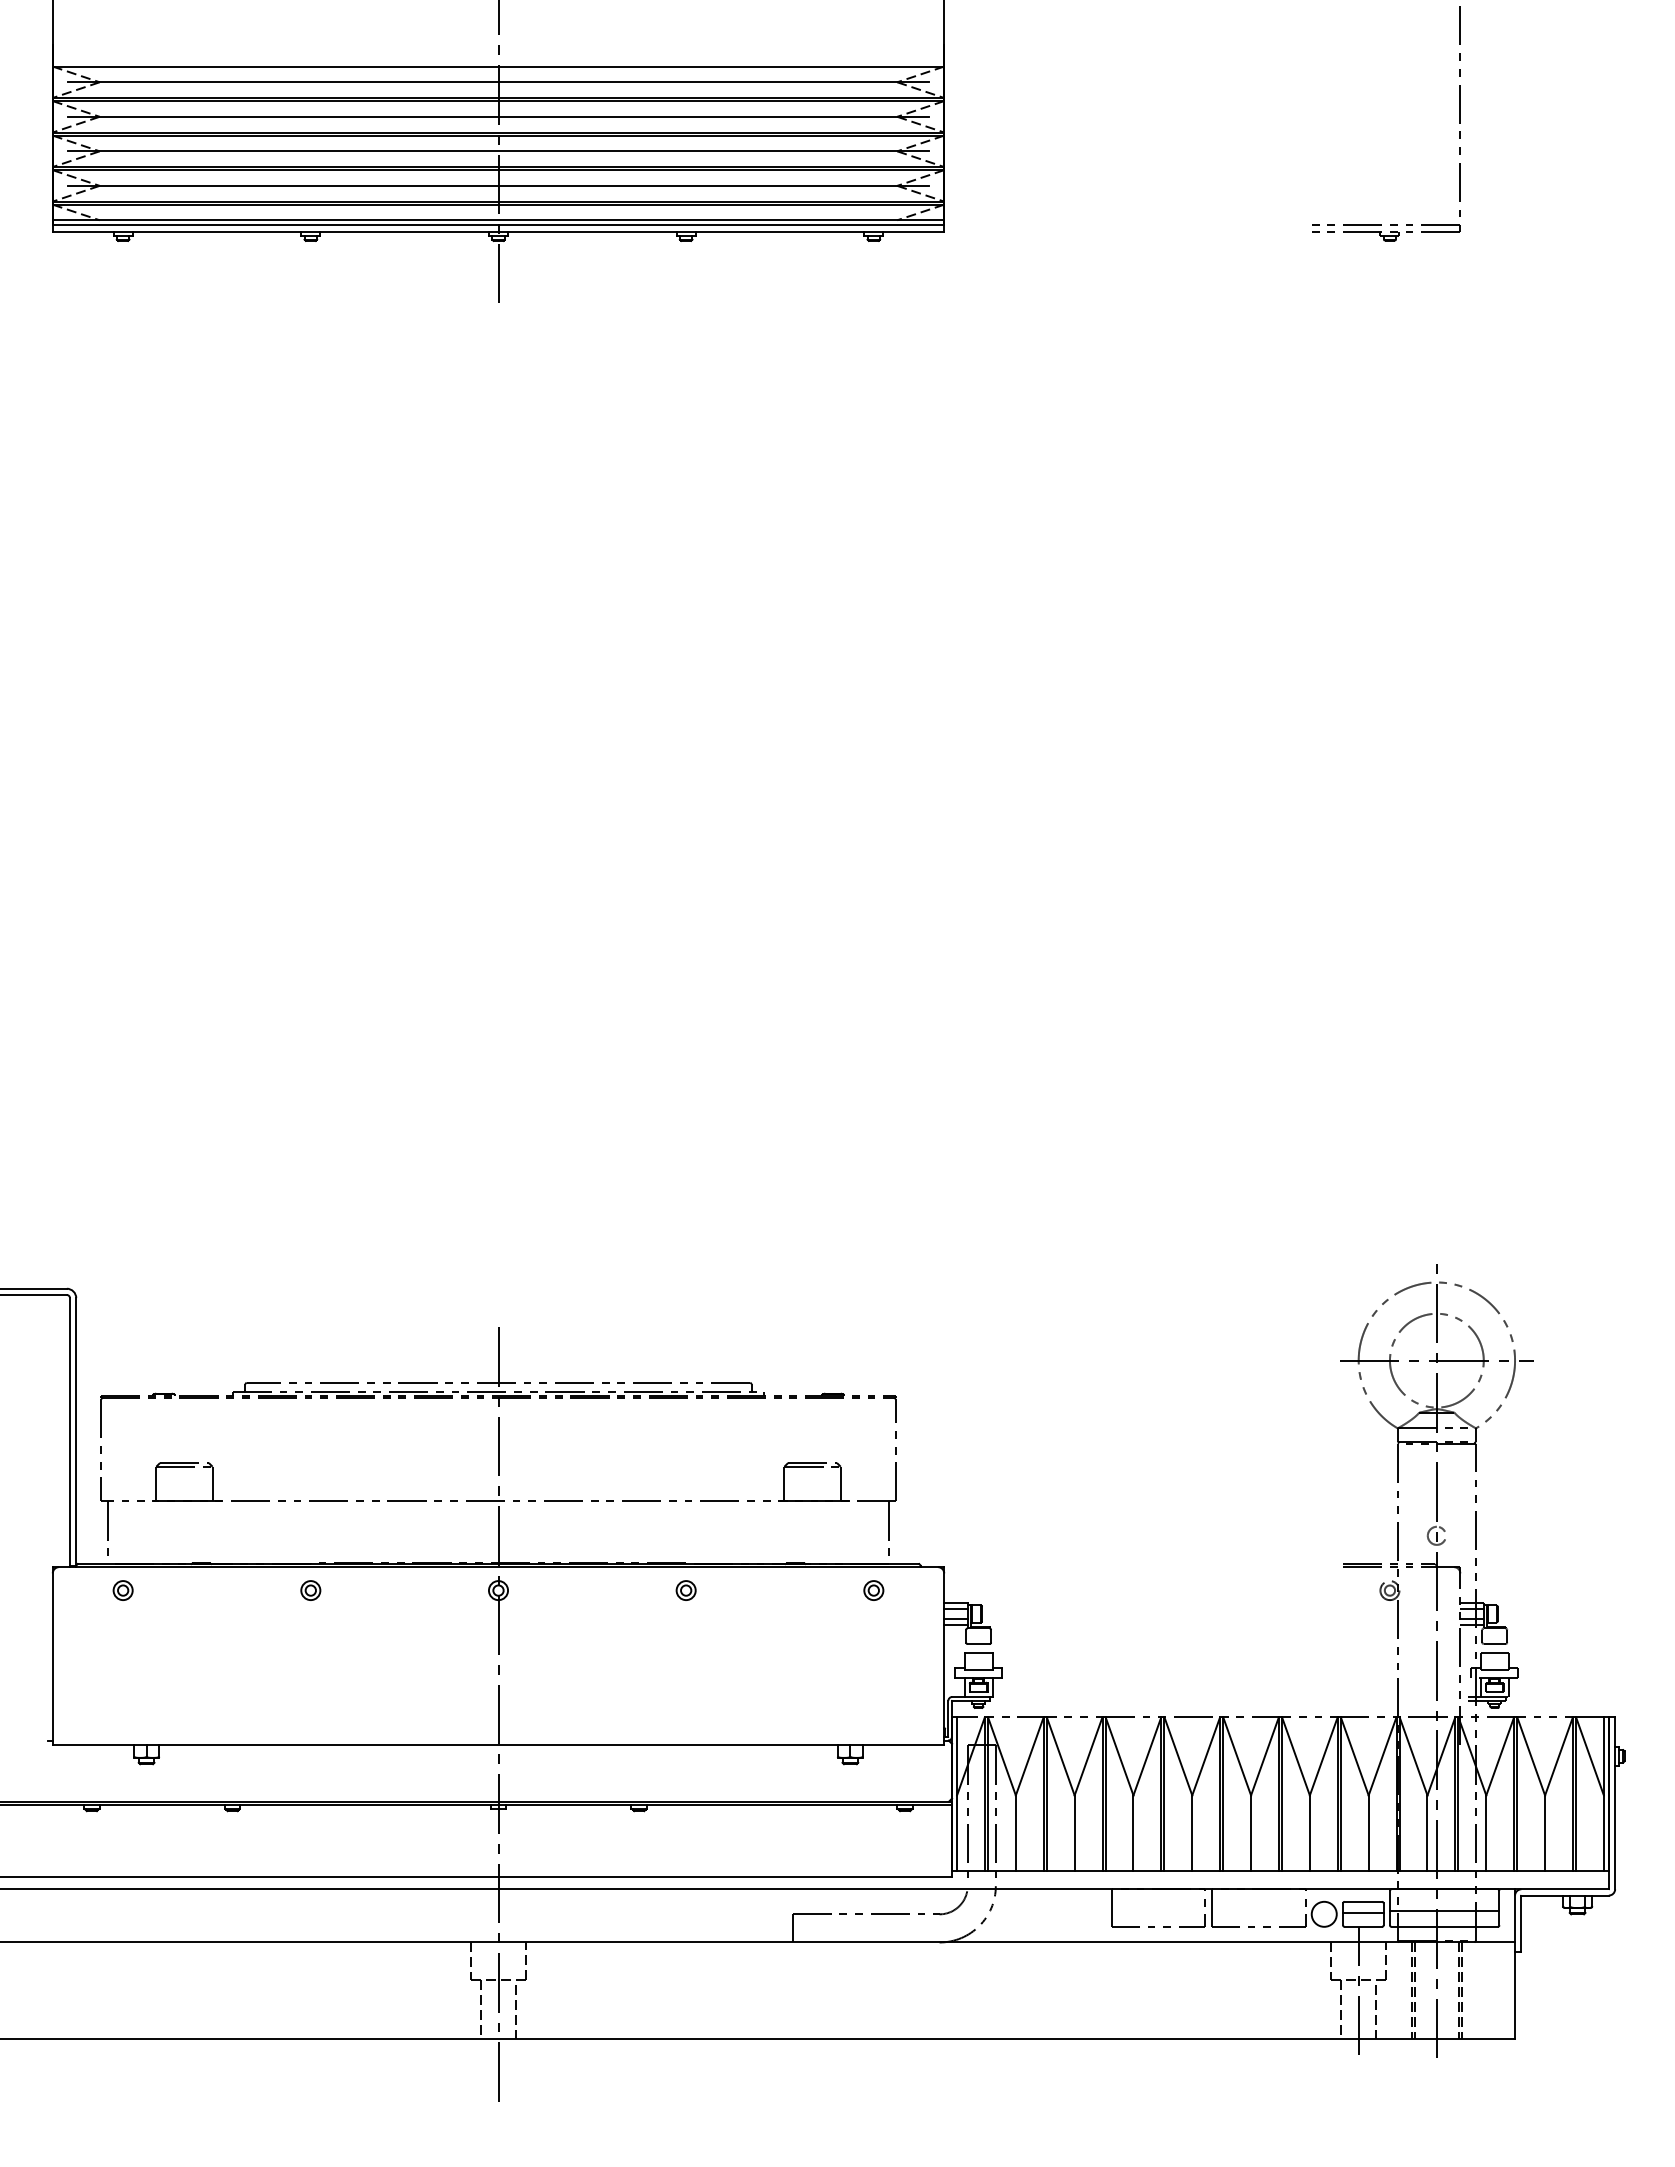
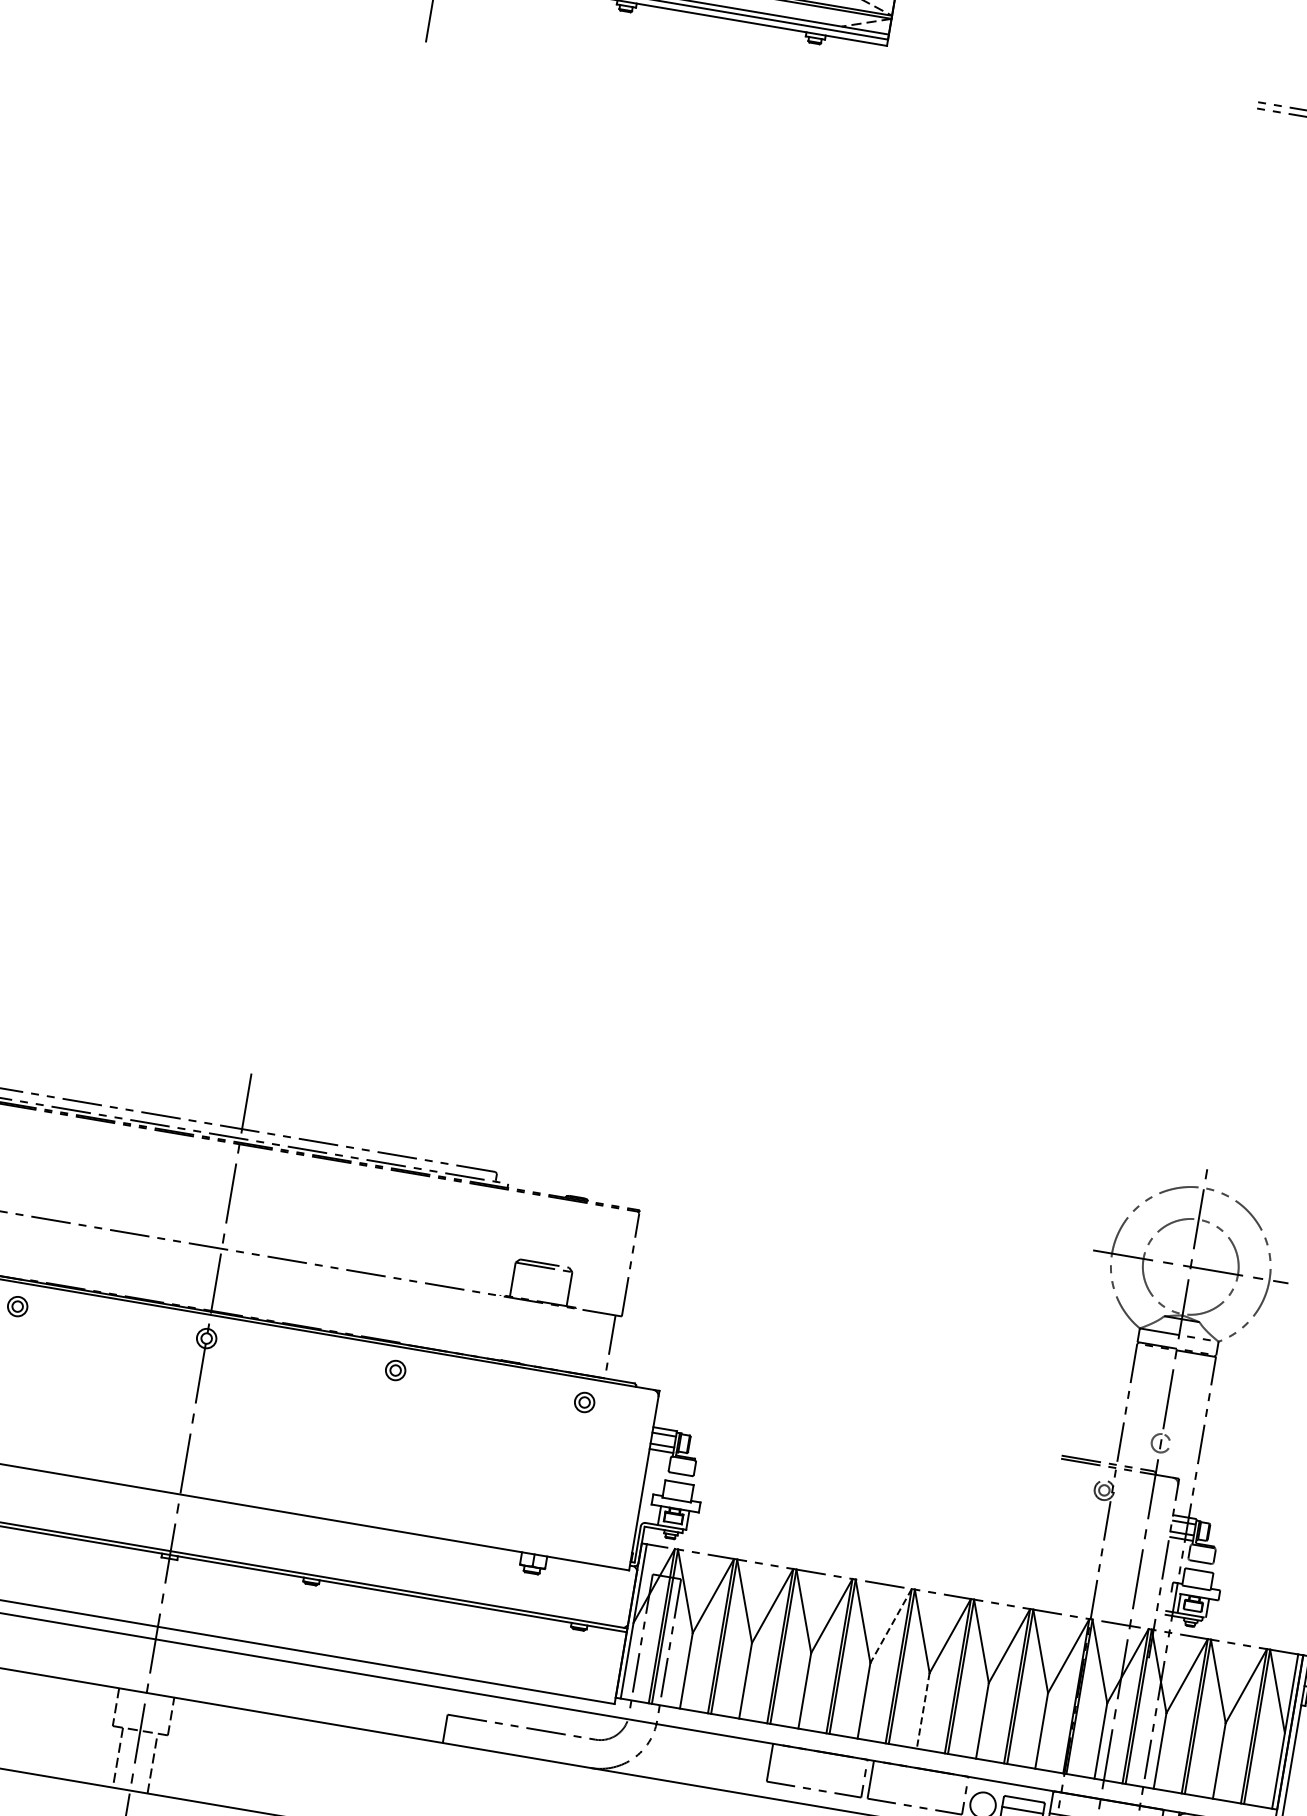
line: (1206, 1756) -> (891, 1626), solid -> dashed
line: (1251, 1833) -> (923, 1711), solid -> dashed

